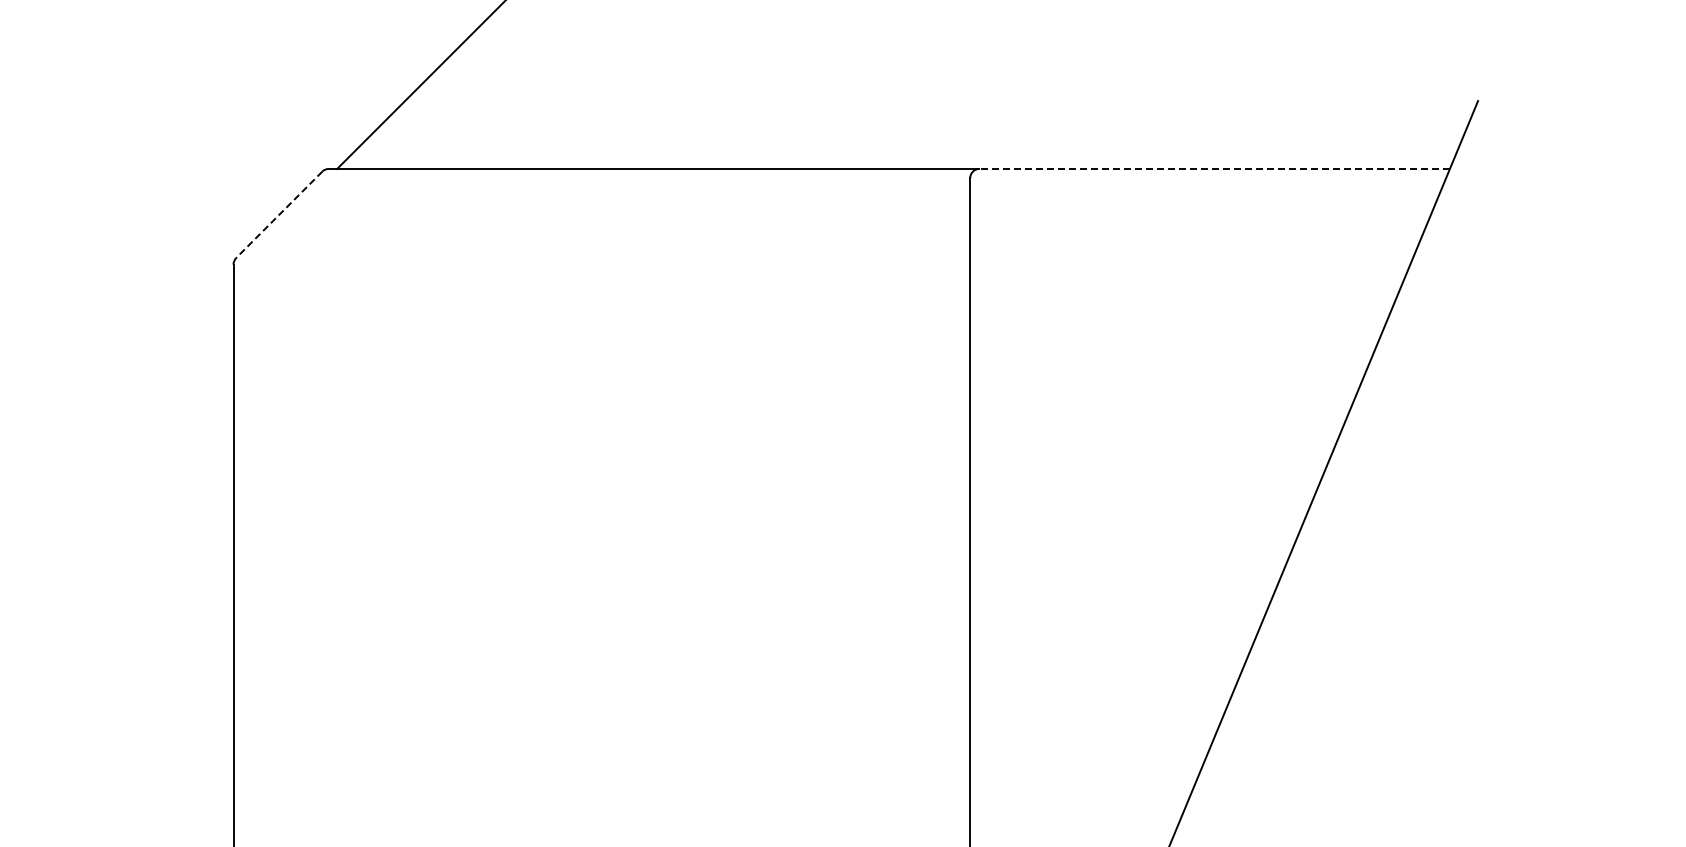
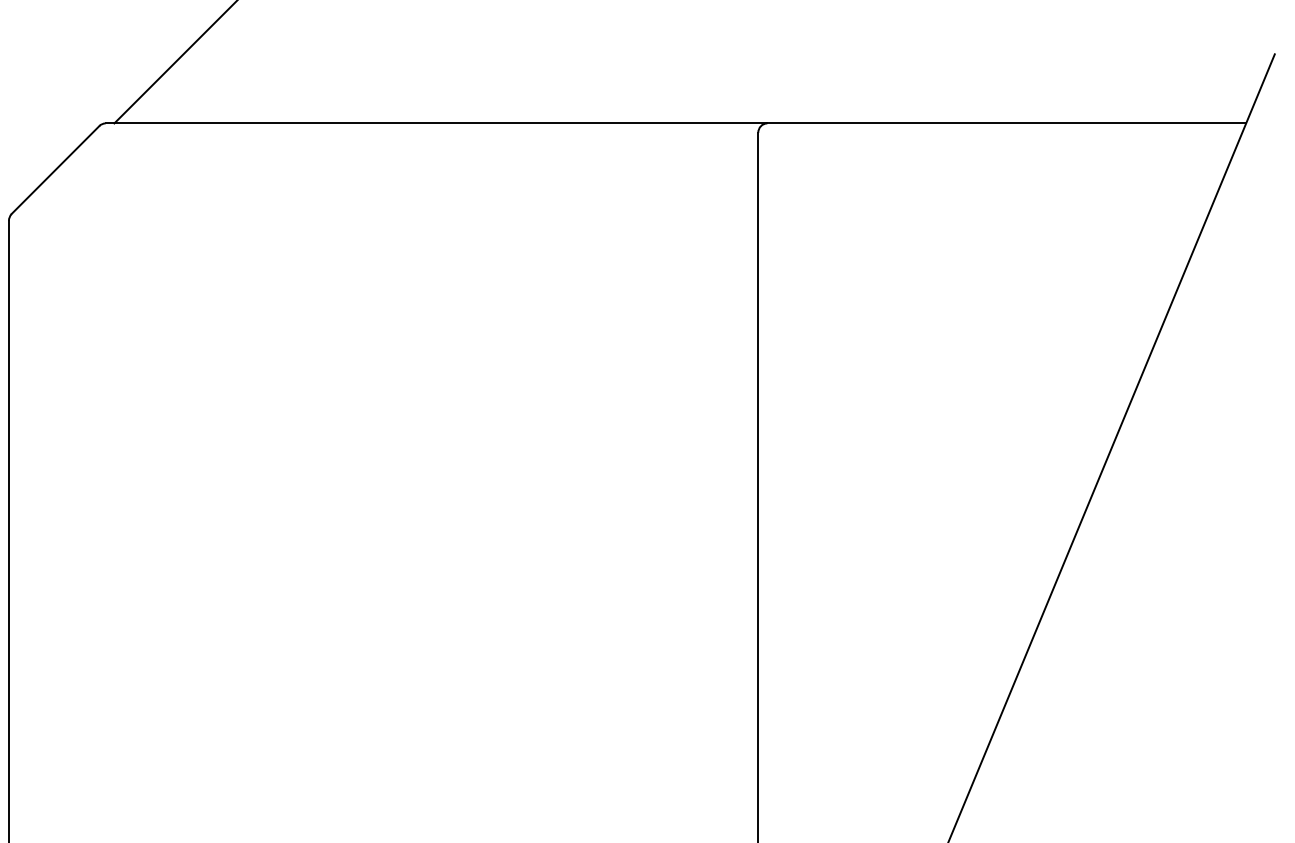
line: (1213, 168) -> (1005, 122), dashed -> solid
line: (278, 215) -> (54, 170), dashed -> solid

